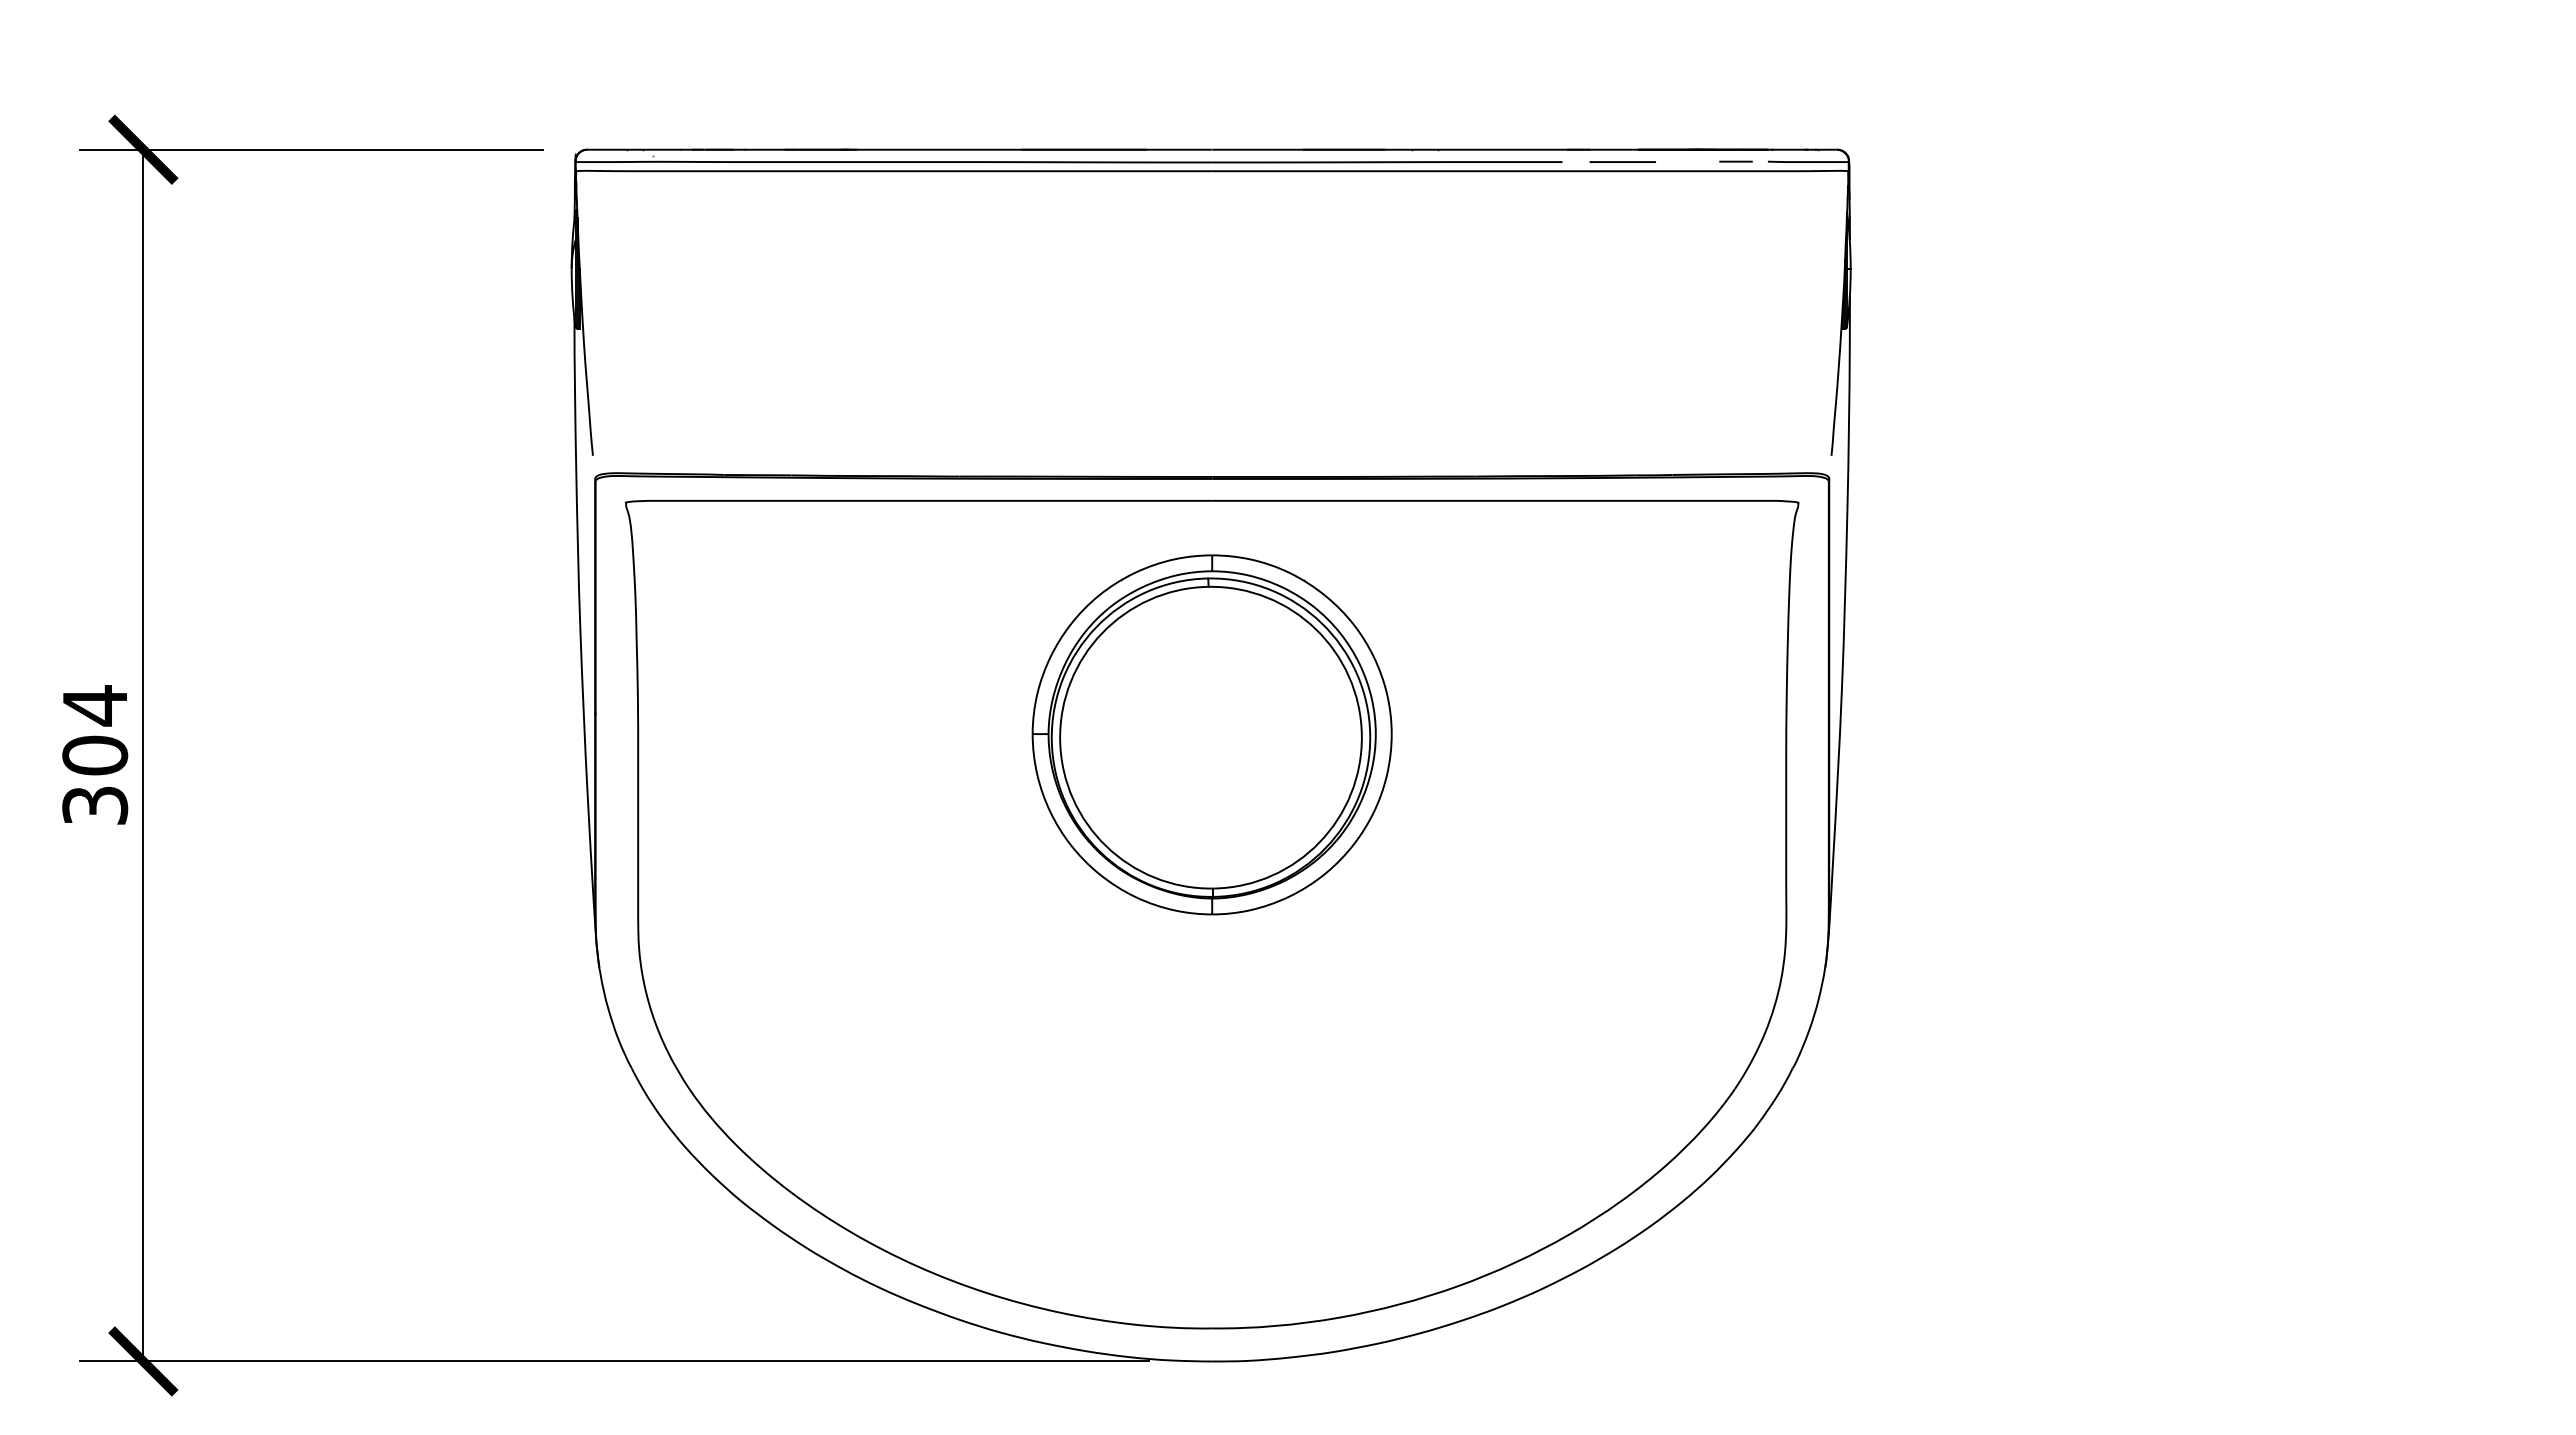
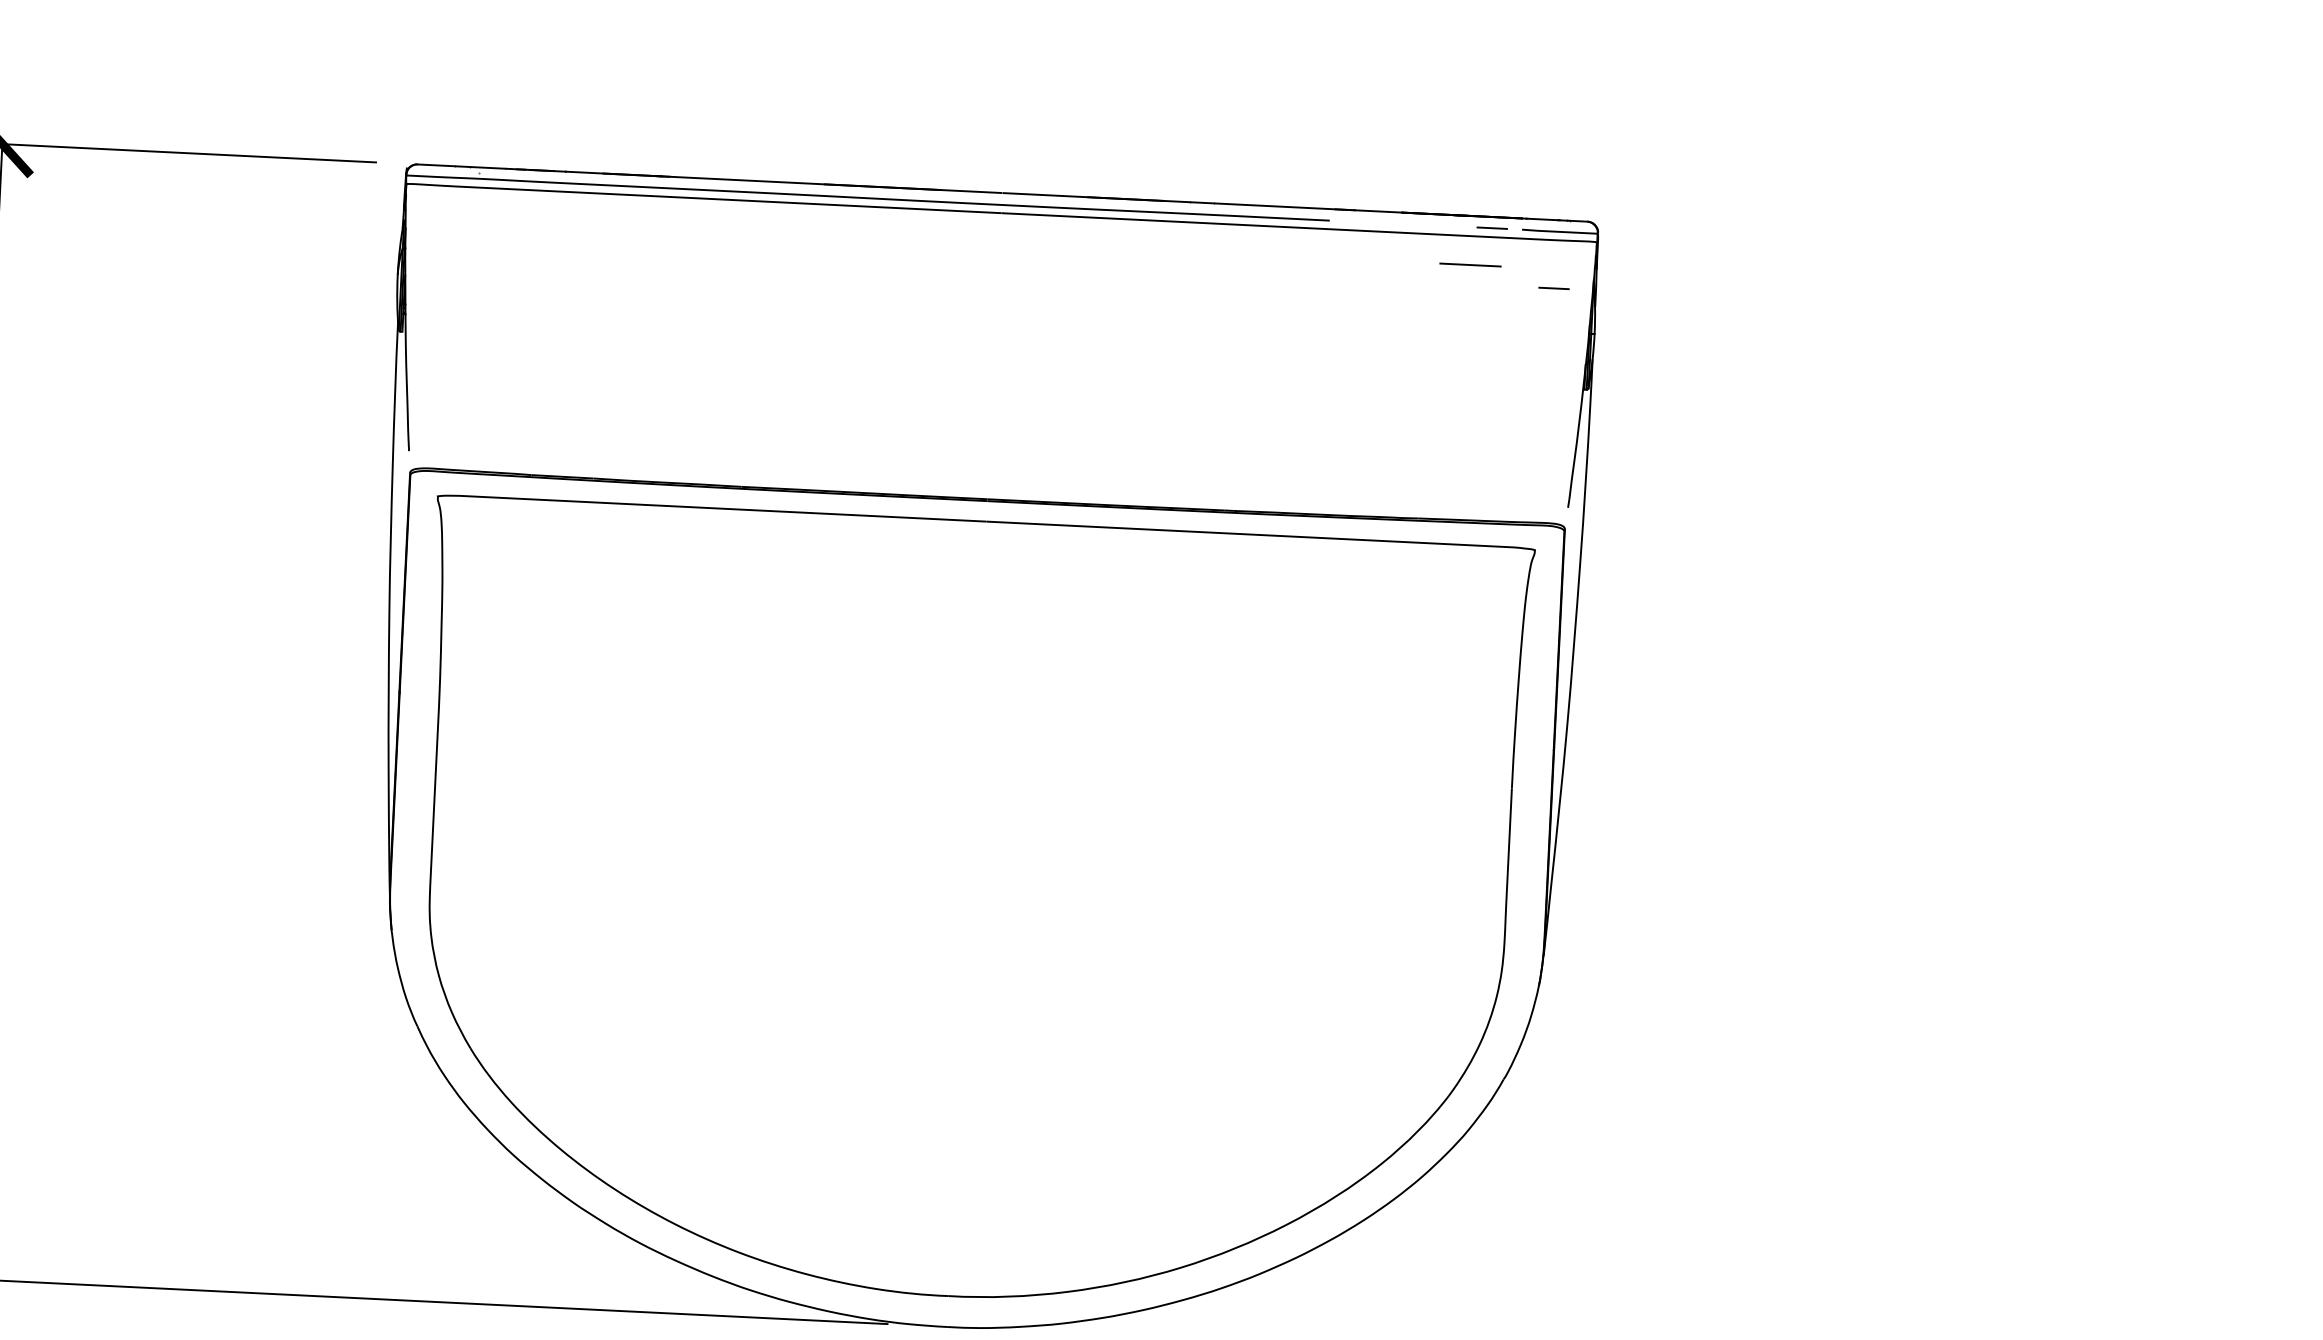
line: (1622, 161) -> (1470, 264), moved
line: (1804, 222) -> (1553, 288), added
part: (1211, 734) -> (975, 740), removed

